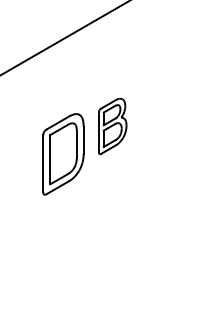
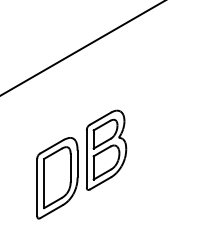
part: (112, 126) -> (106, 150), size x1.43

